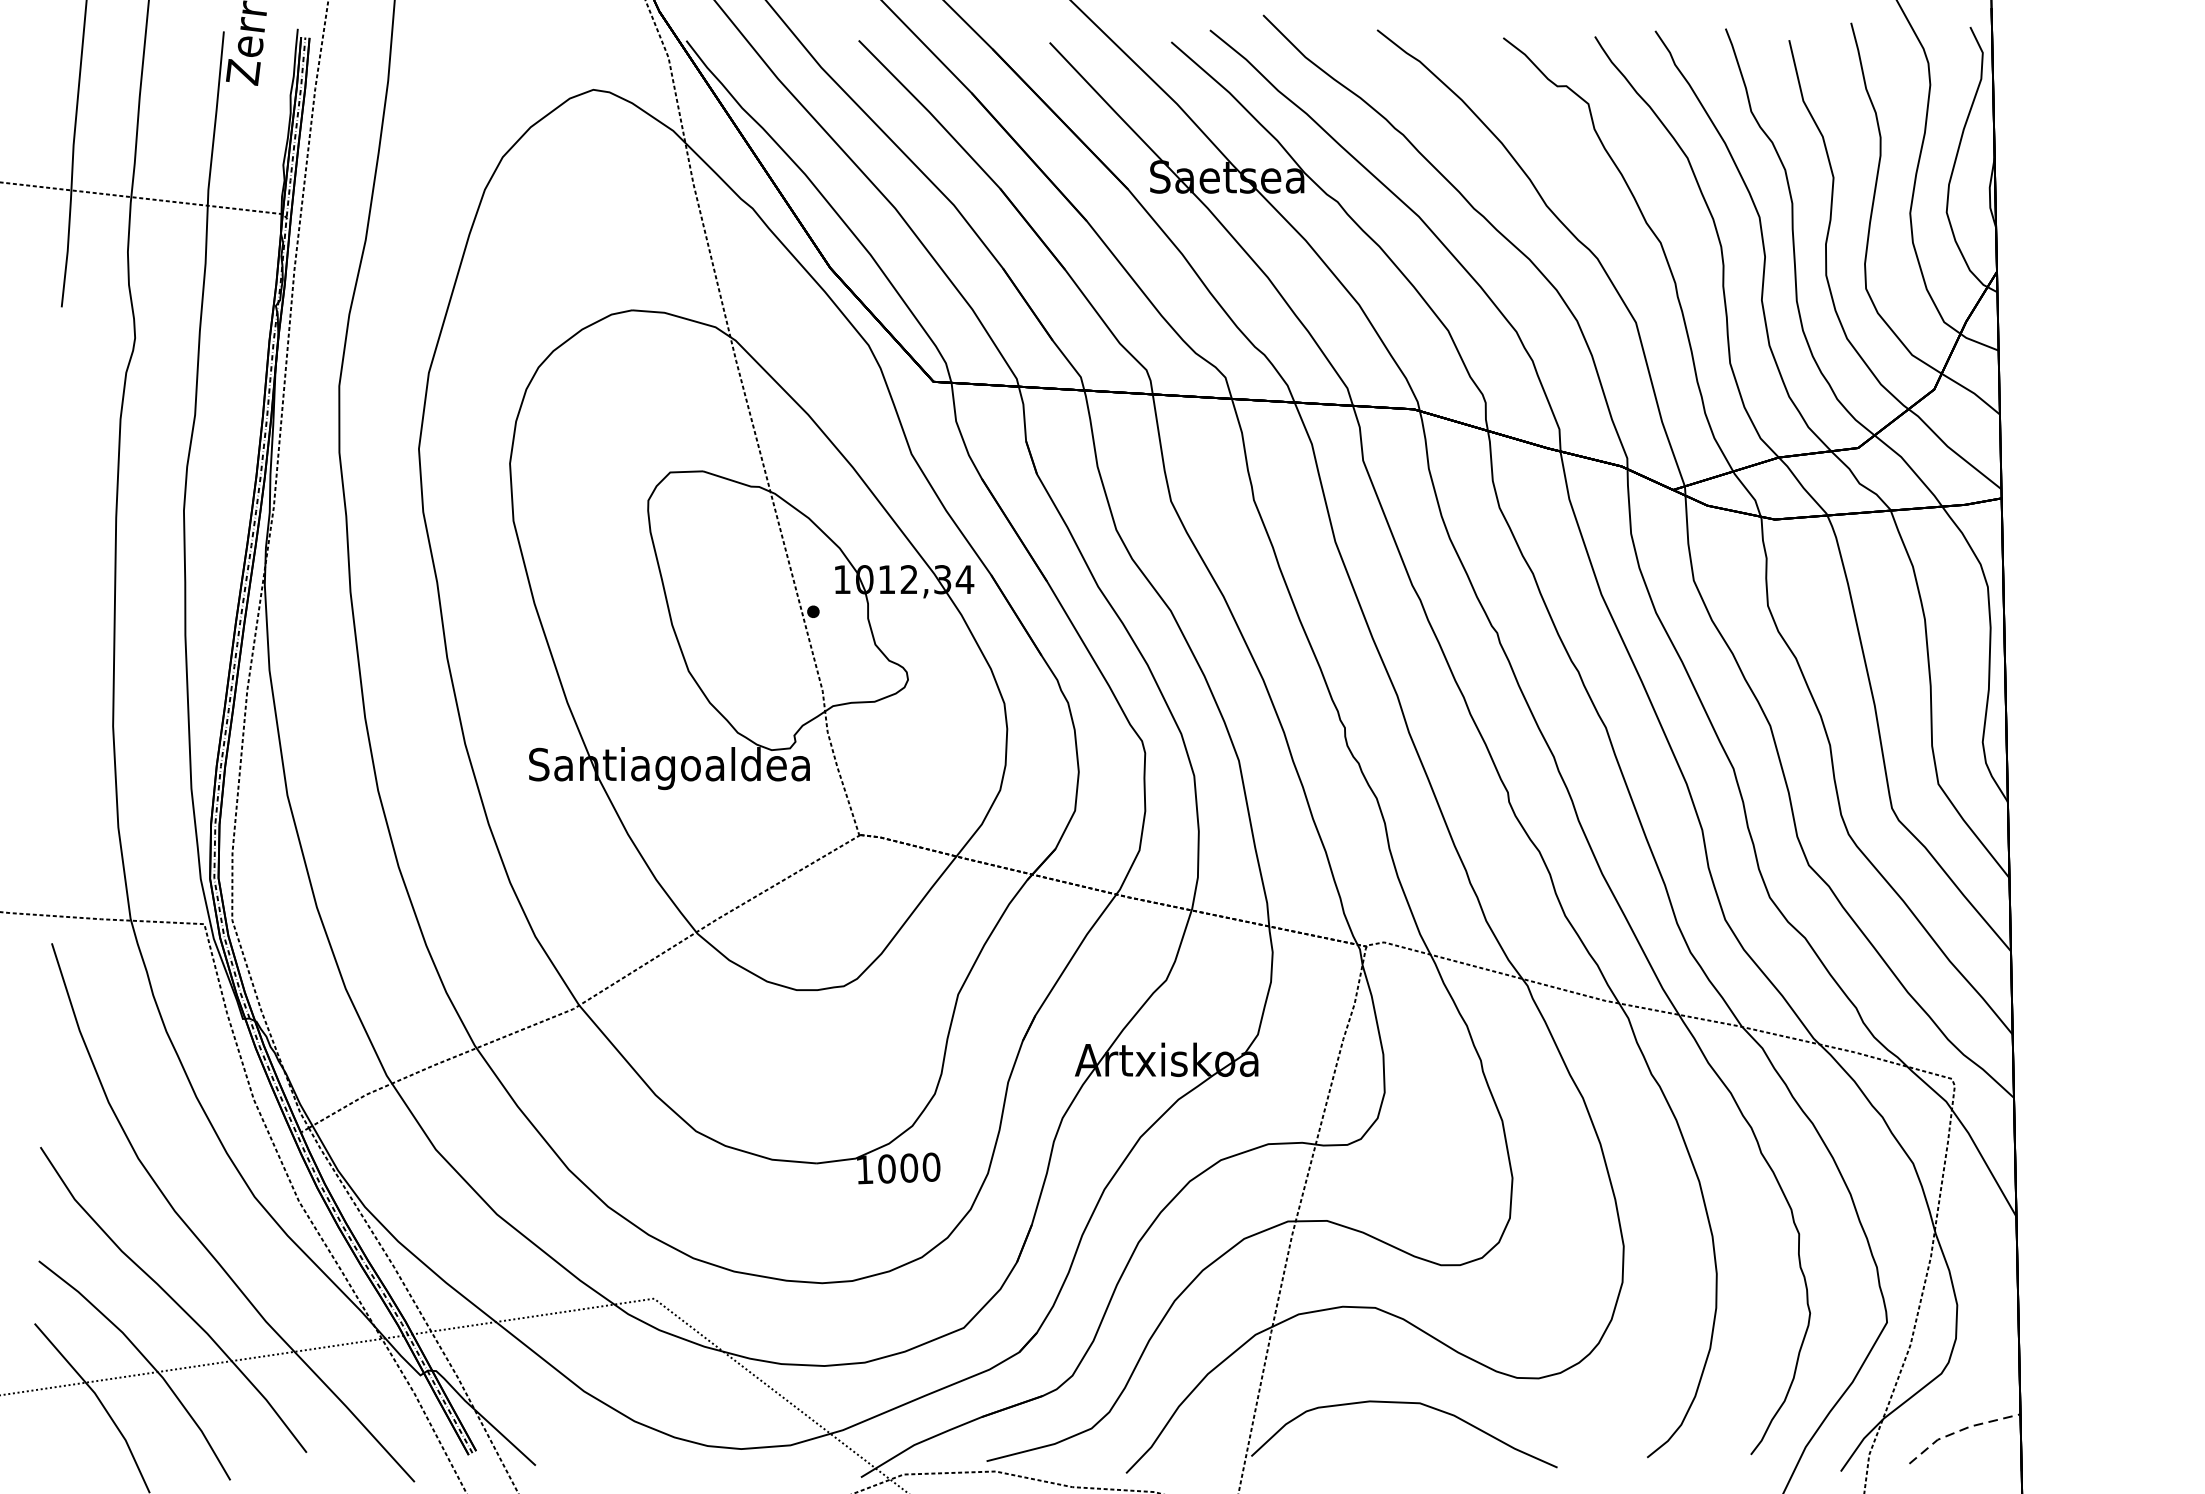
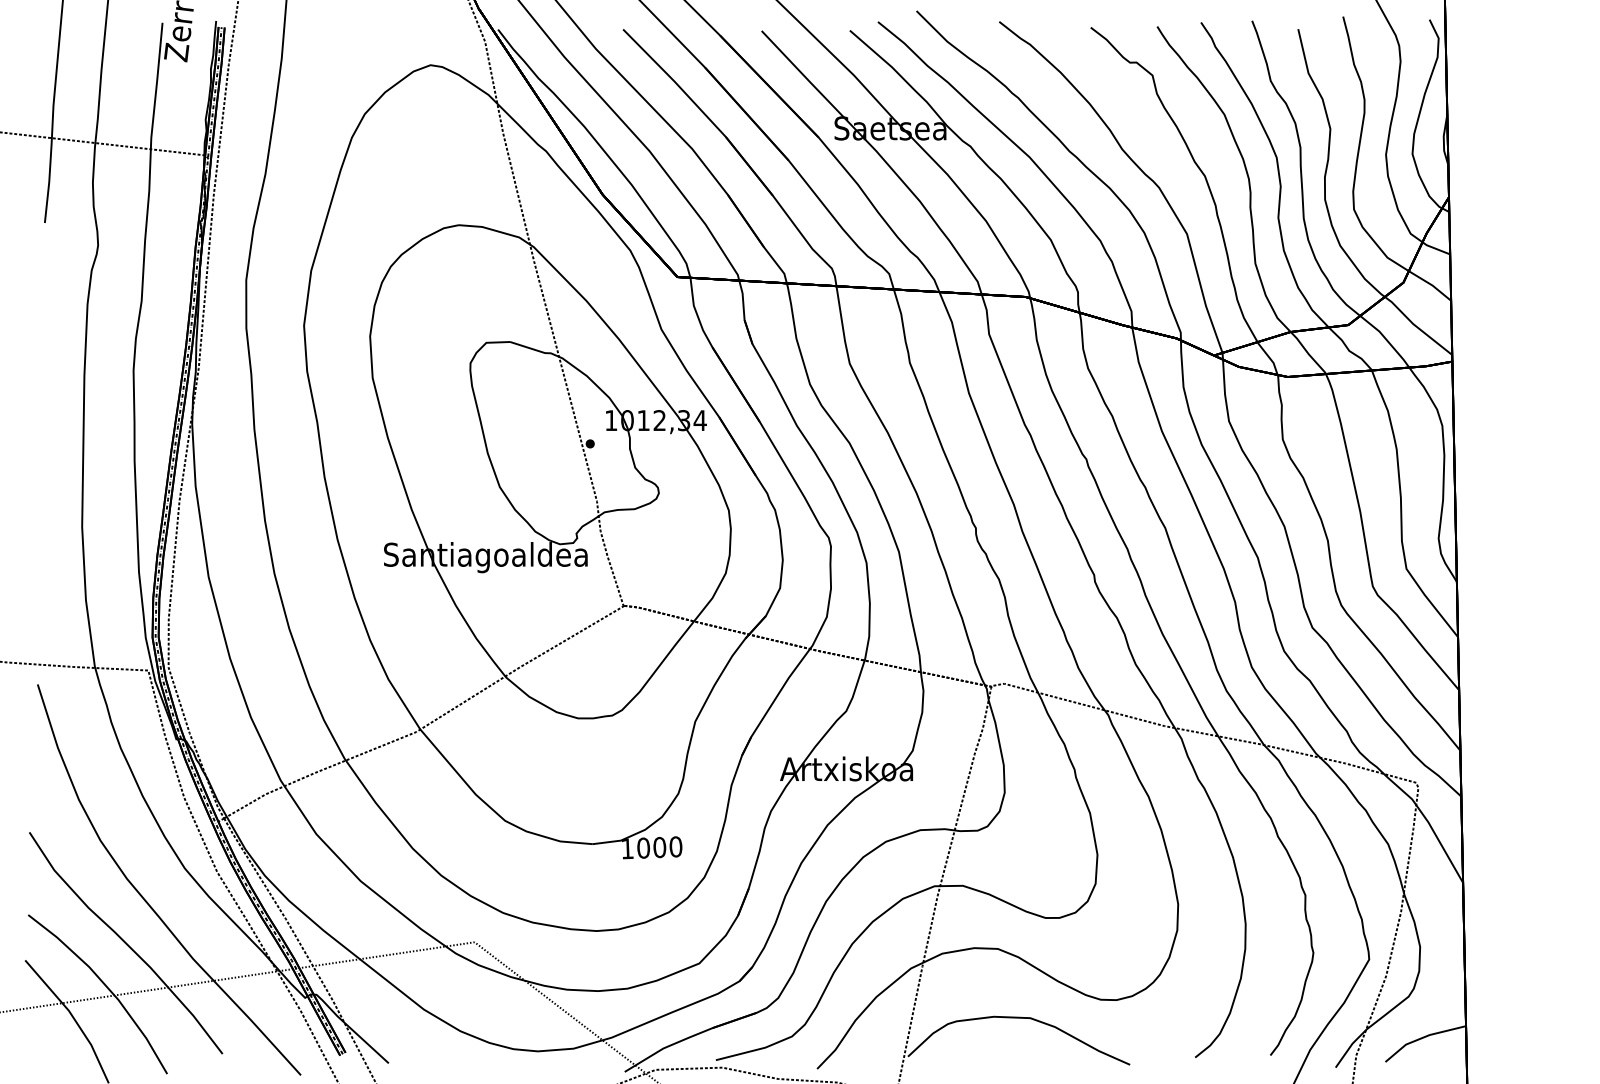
line: (1961, 1429) -> (1423, 1037), dashed -> solid

